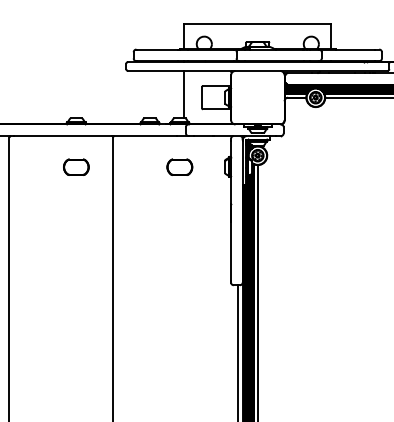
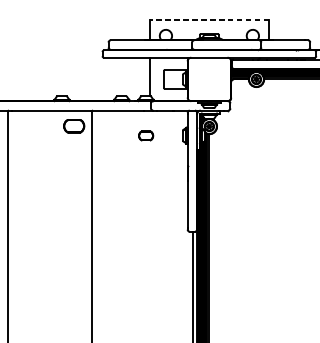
line: (257, 24) -> (209, 19), solid -> dashed
part: (76, 166) -> (74, 125), moved
part: (179, 166) -> (145, 135), size x0.7

